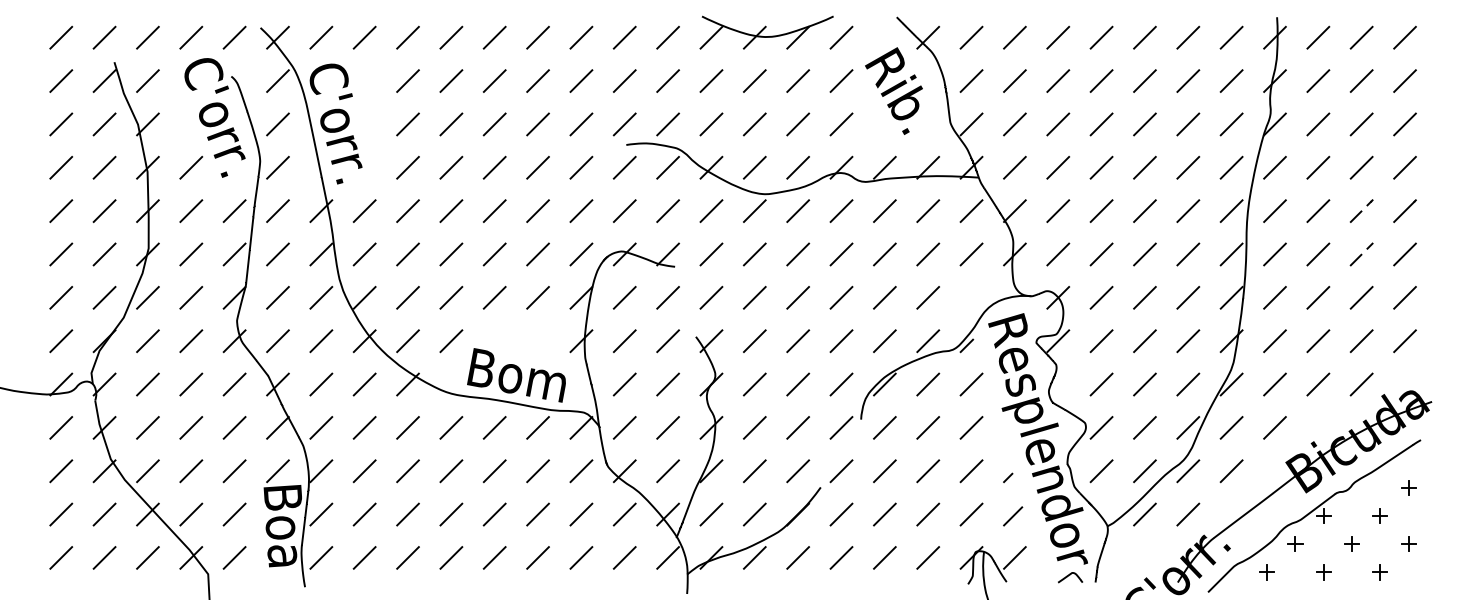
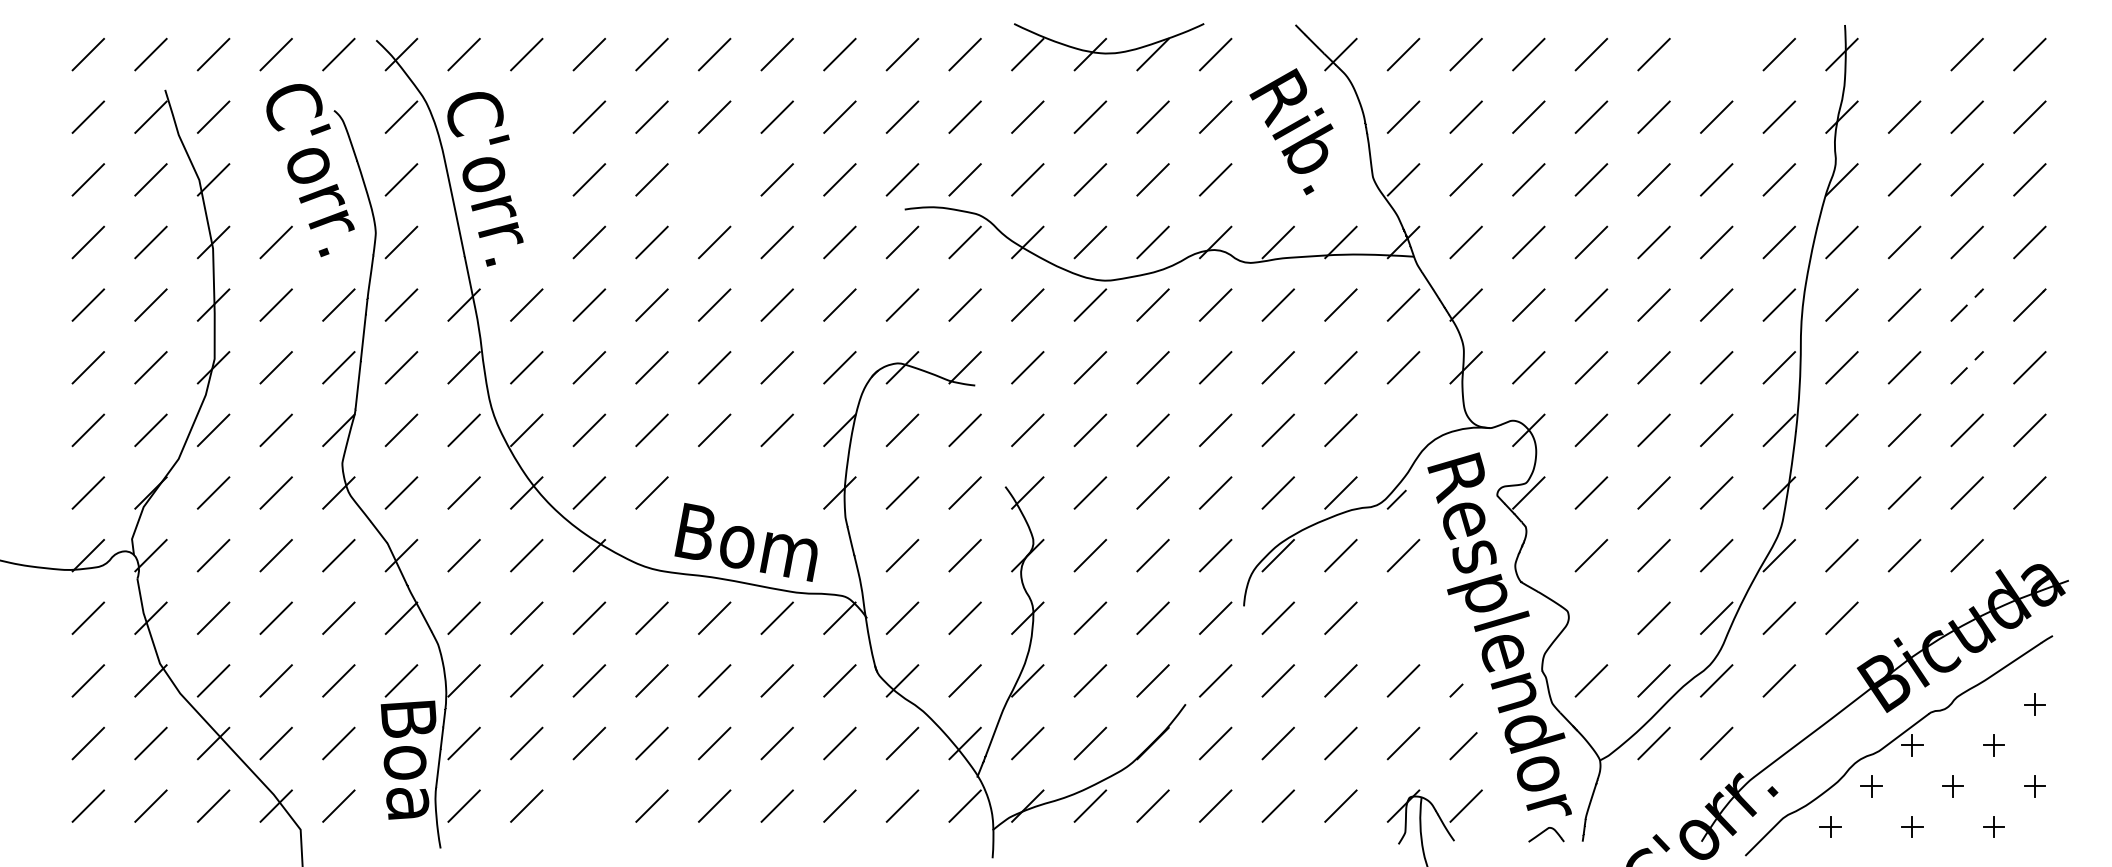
line: (1188, 37) -> (1716, 54), removed
line: (1318, 37) -> (1904, 54), removed
line: (494, 124) -> (714, 179), removed
line: (971, 427) -> (1403, 617), removed
line: (1101, 427) -> (1591, 617), removed
line: (407, 557) -> (588, 805), removed

